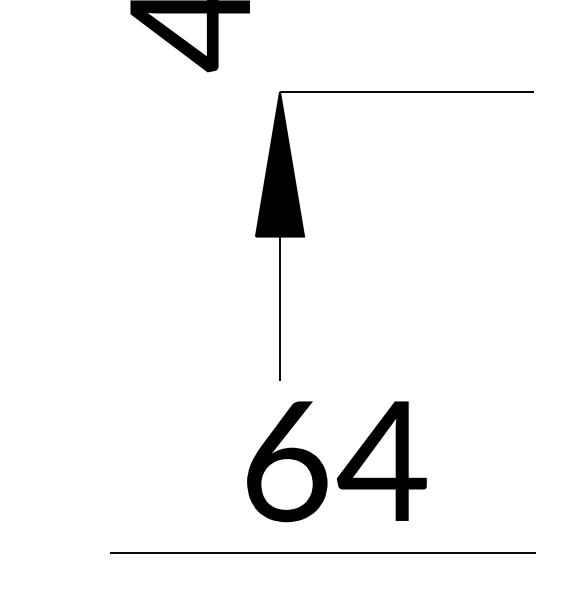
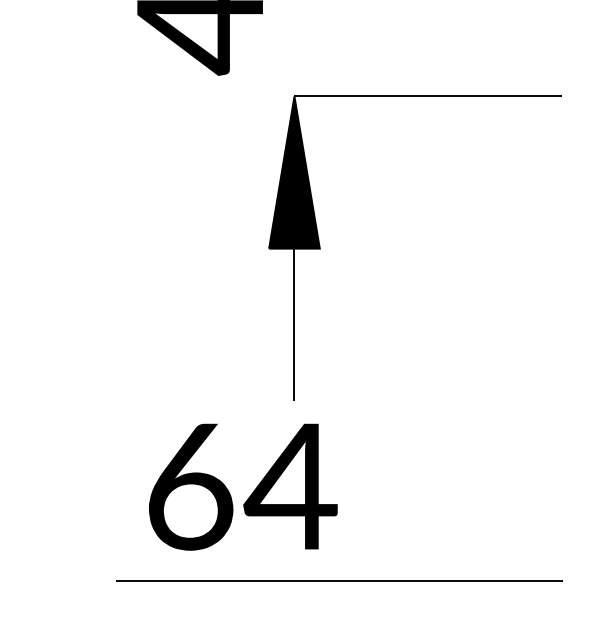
text: (337, 461) -> (243, 486), moved

